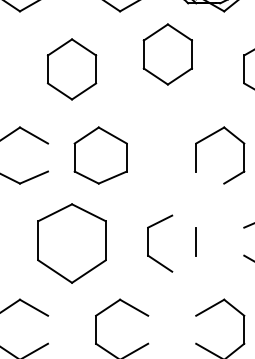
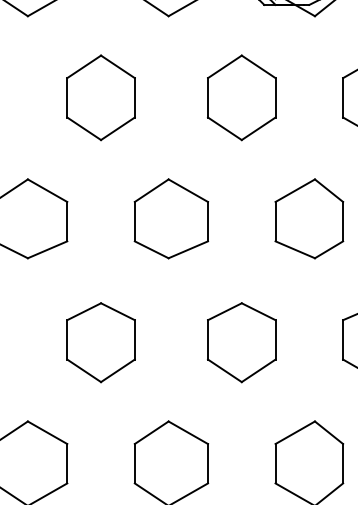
part: (167, 54) -> (241, 97), moved
part: (100, 155) -> (170, 218), moved
line: (48, 157) -> (67, 221), added
line: (209, 177) -> (294, 249), added
line: (184, 221) -> (258, 311), added
line: (244, 241) -> (343, 339), added
part: (71, 243) -> (100, 342), size x0.71
line: (184, 263) -> (258, 370), added
line: (48, 329) -> (67, 463), added
line: (148, 329) -> (208, 463), added
line: (196, 329) -> (275, 463), added

